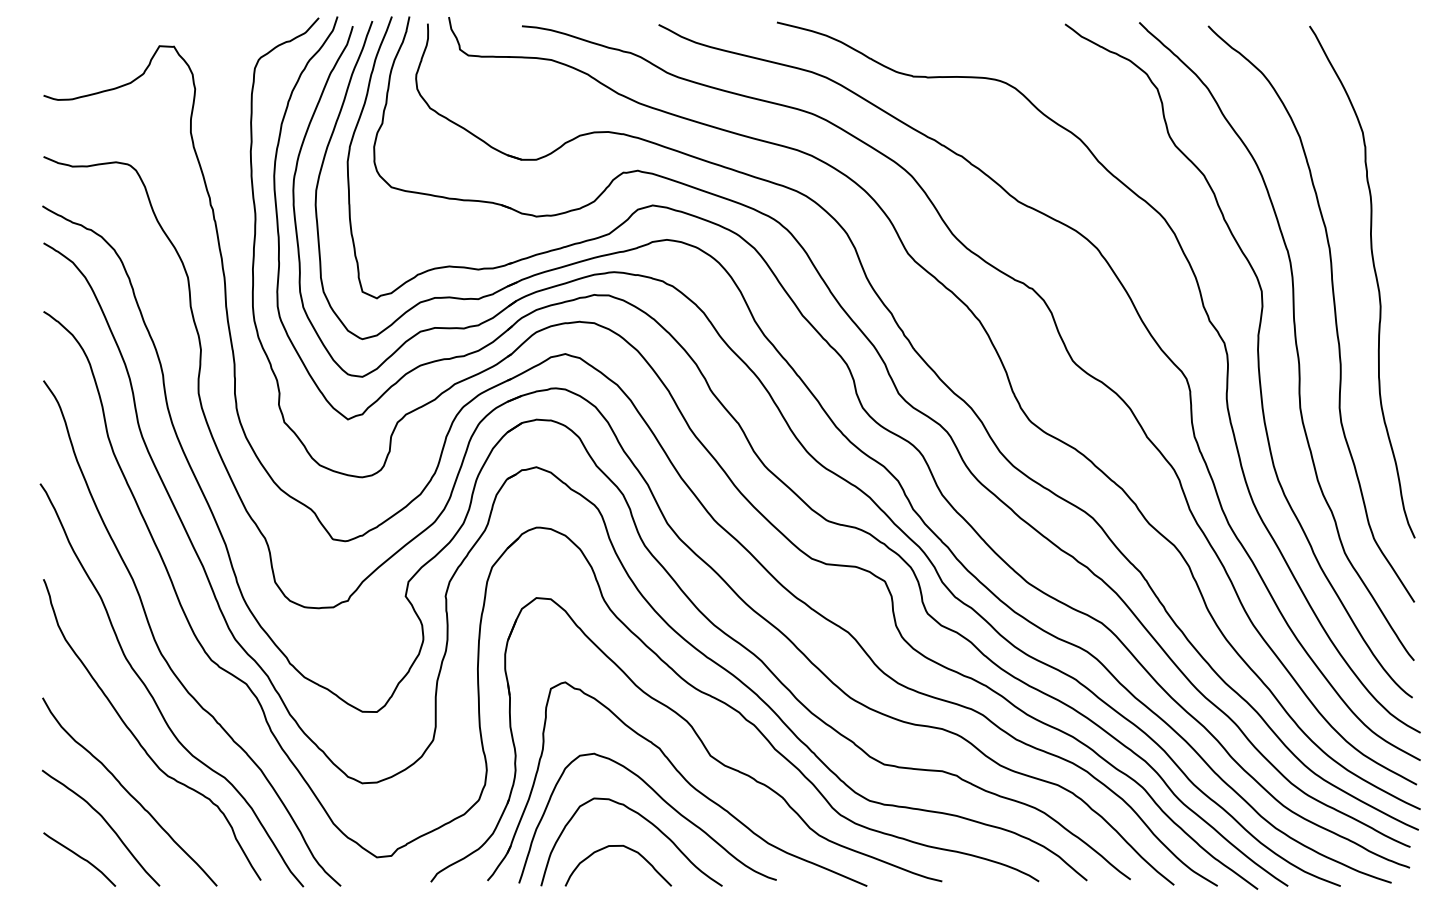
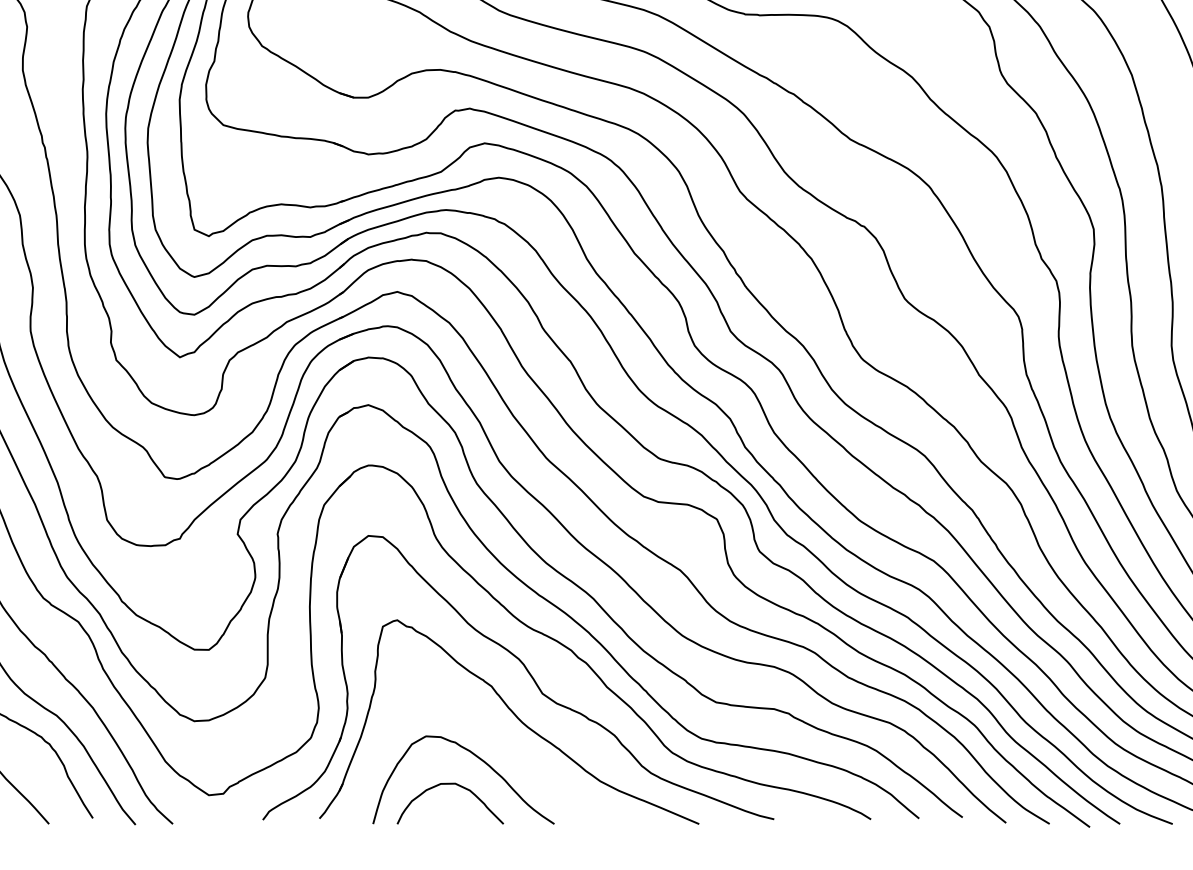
curve: (663, 801) -> (495, 739), removed

